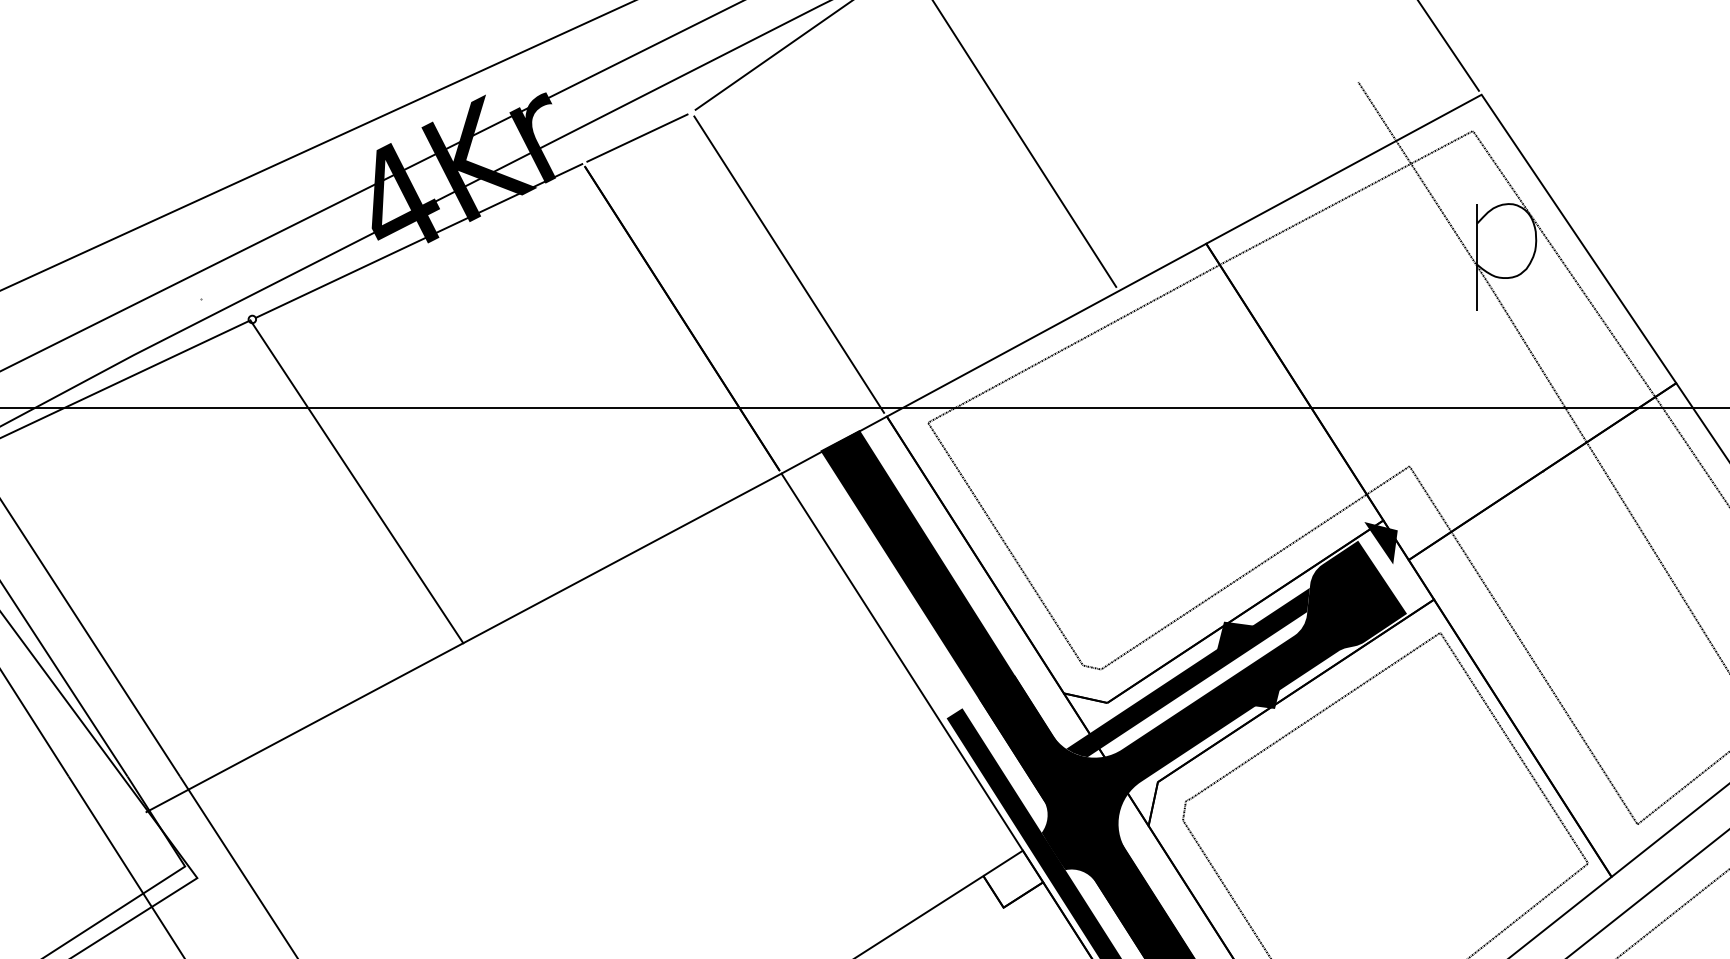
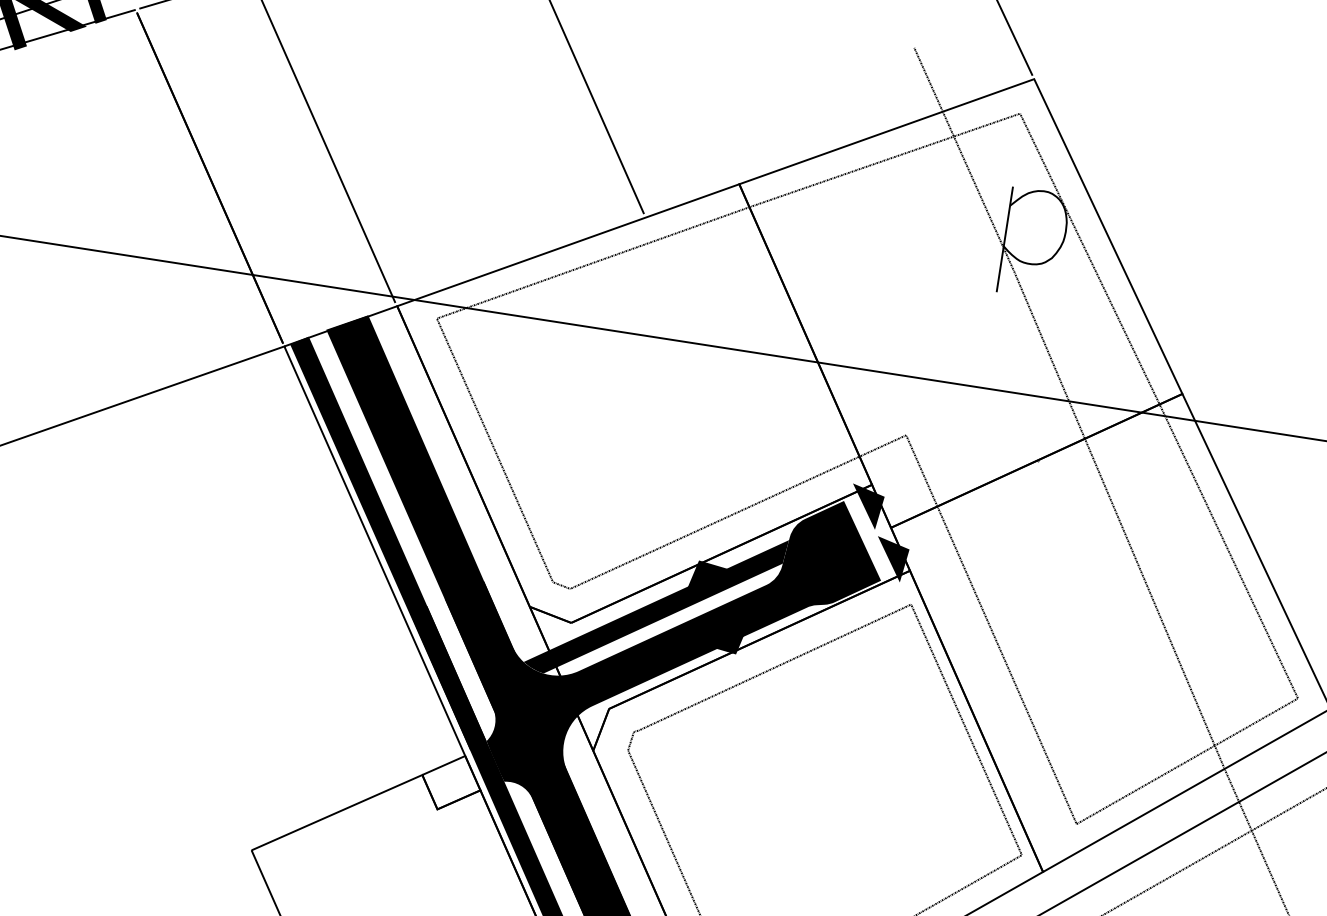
fill: (1413, 591) -> (890, 559), added
fill: (913, 652) -> (387, 543), added

